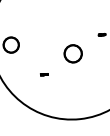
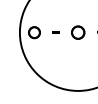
circle: (73, 53) -> (78, 32), moved
part: (43, 74) -> (55, 32), moved

